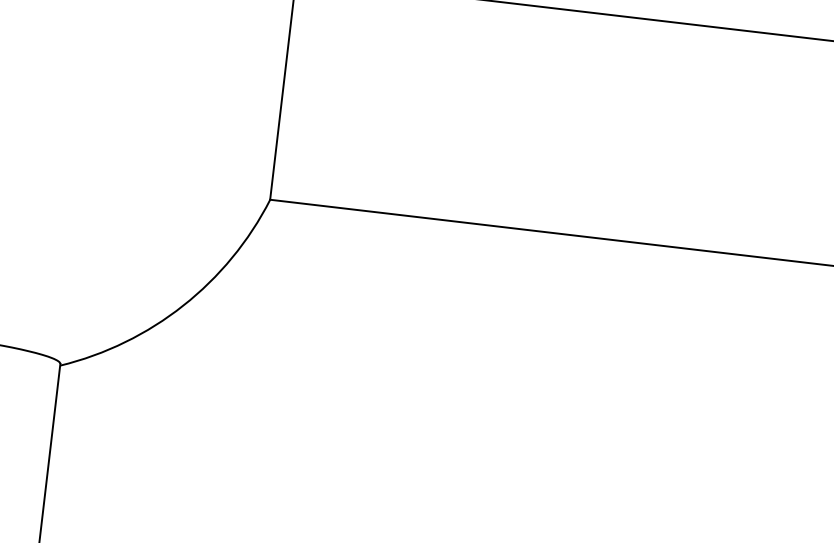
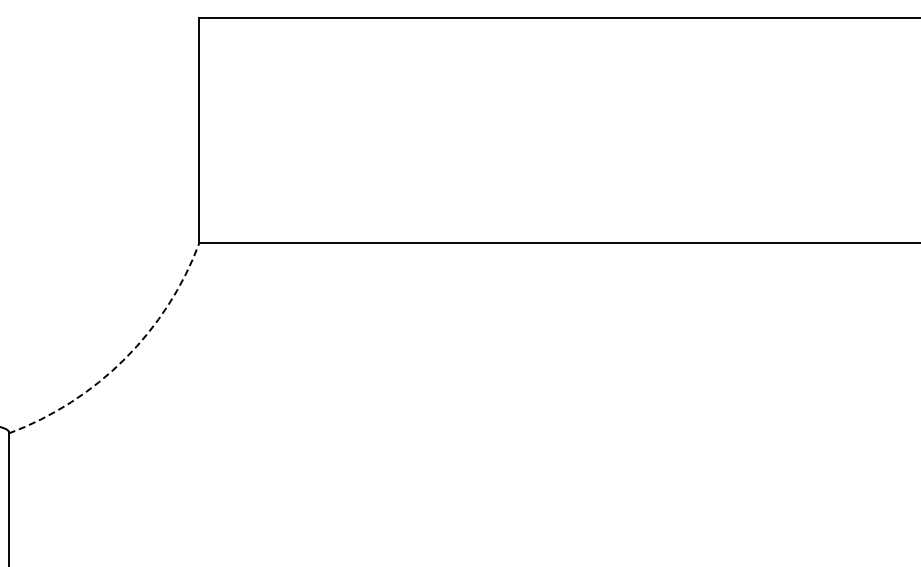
arc: (182, 305) -> (124, 358), solid -> dashed

